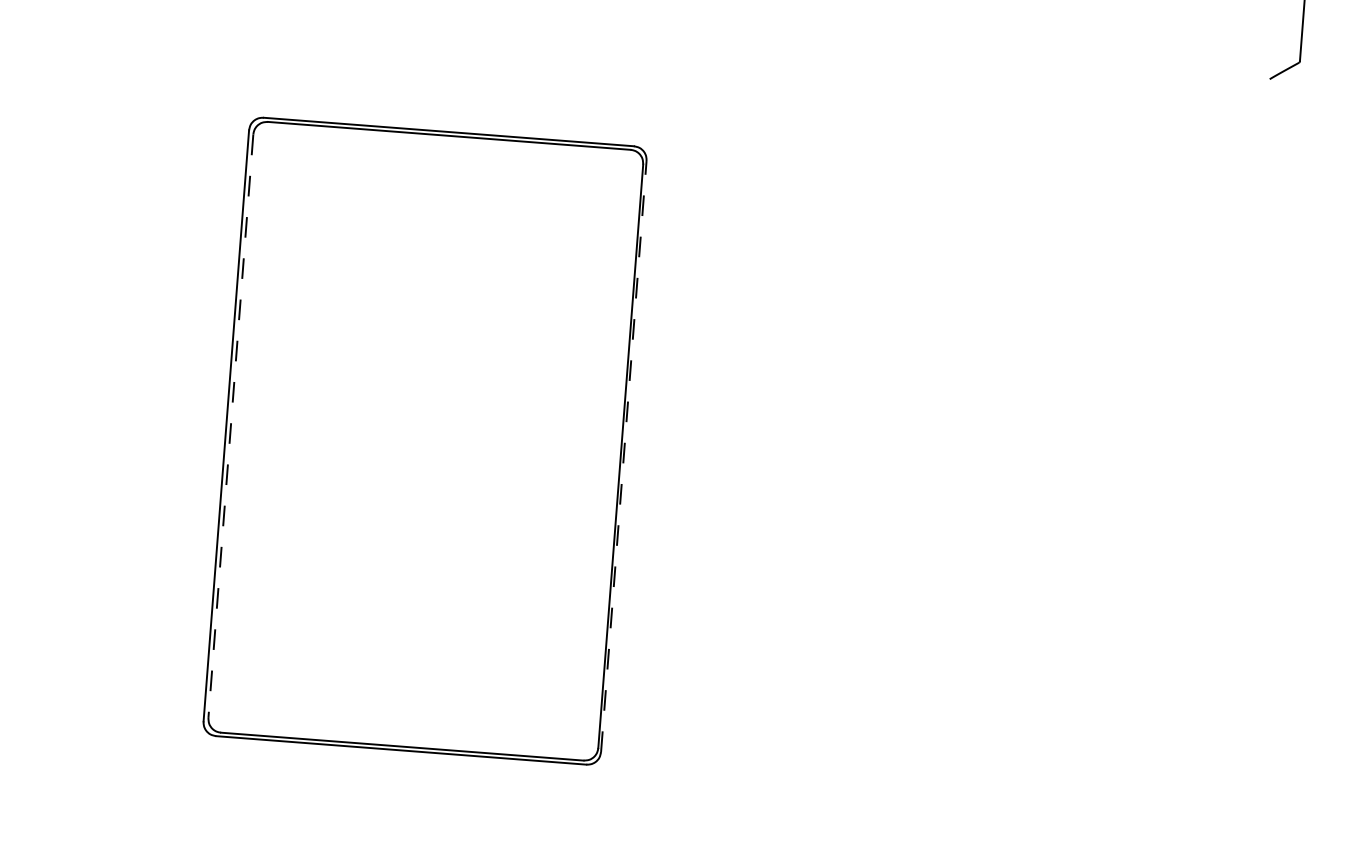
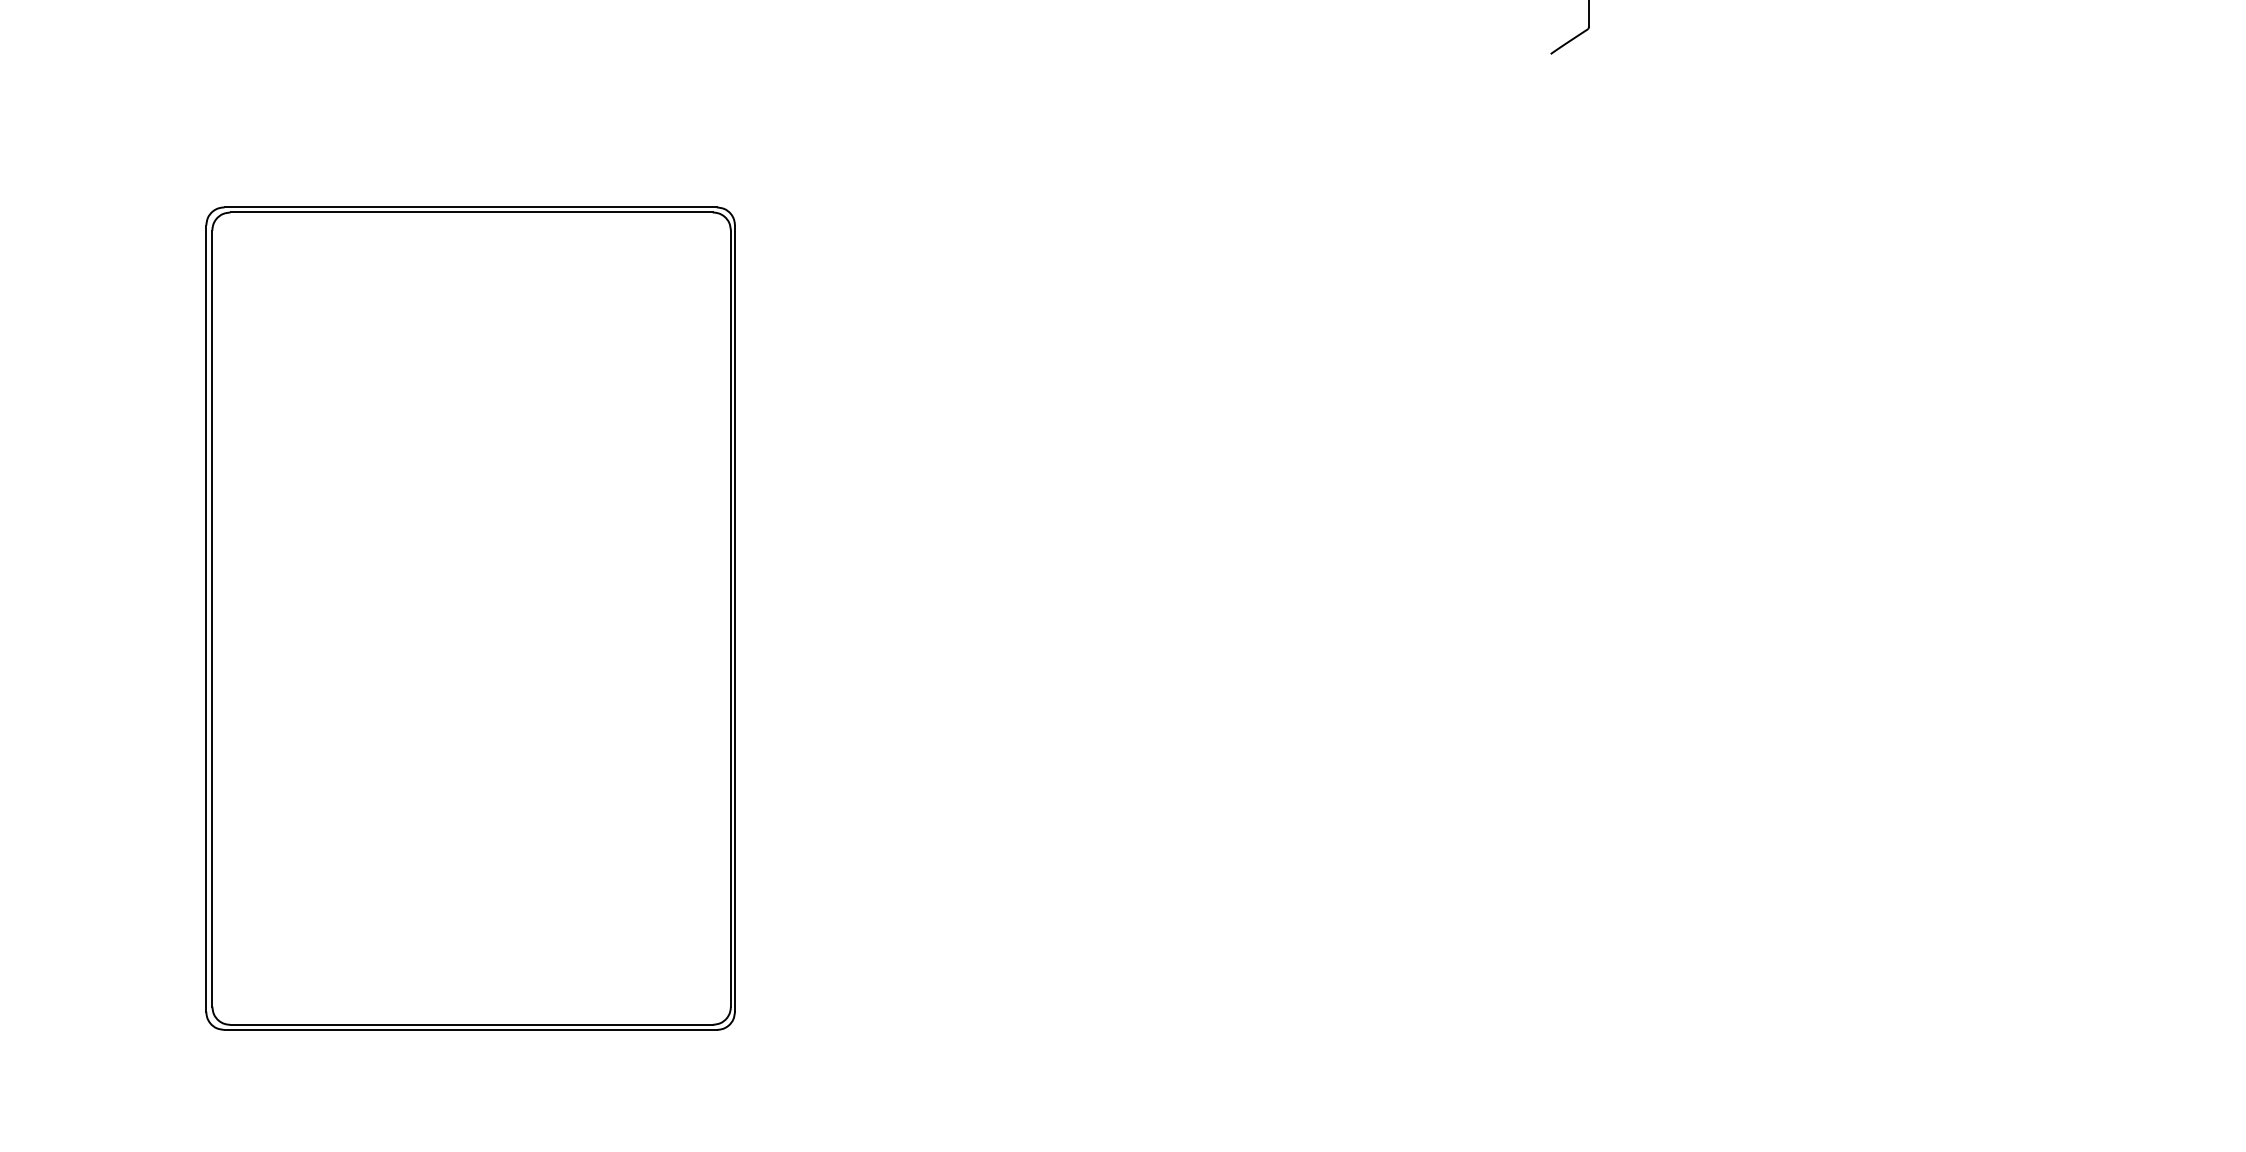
line: (231, 426) -> (212, 618), dashed -> solid
line: (624, 456) -> (735, 618), dashed -> solid

